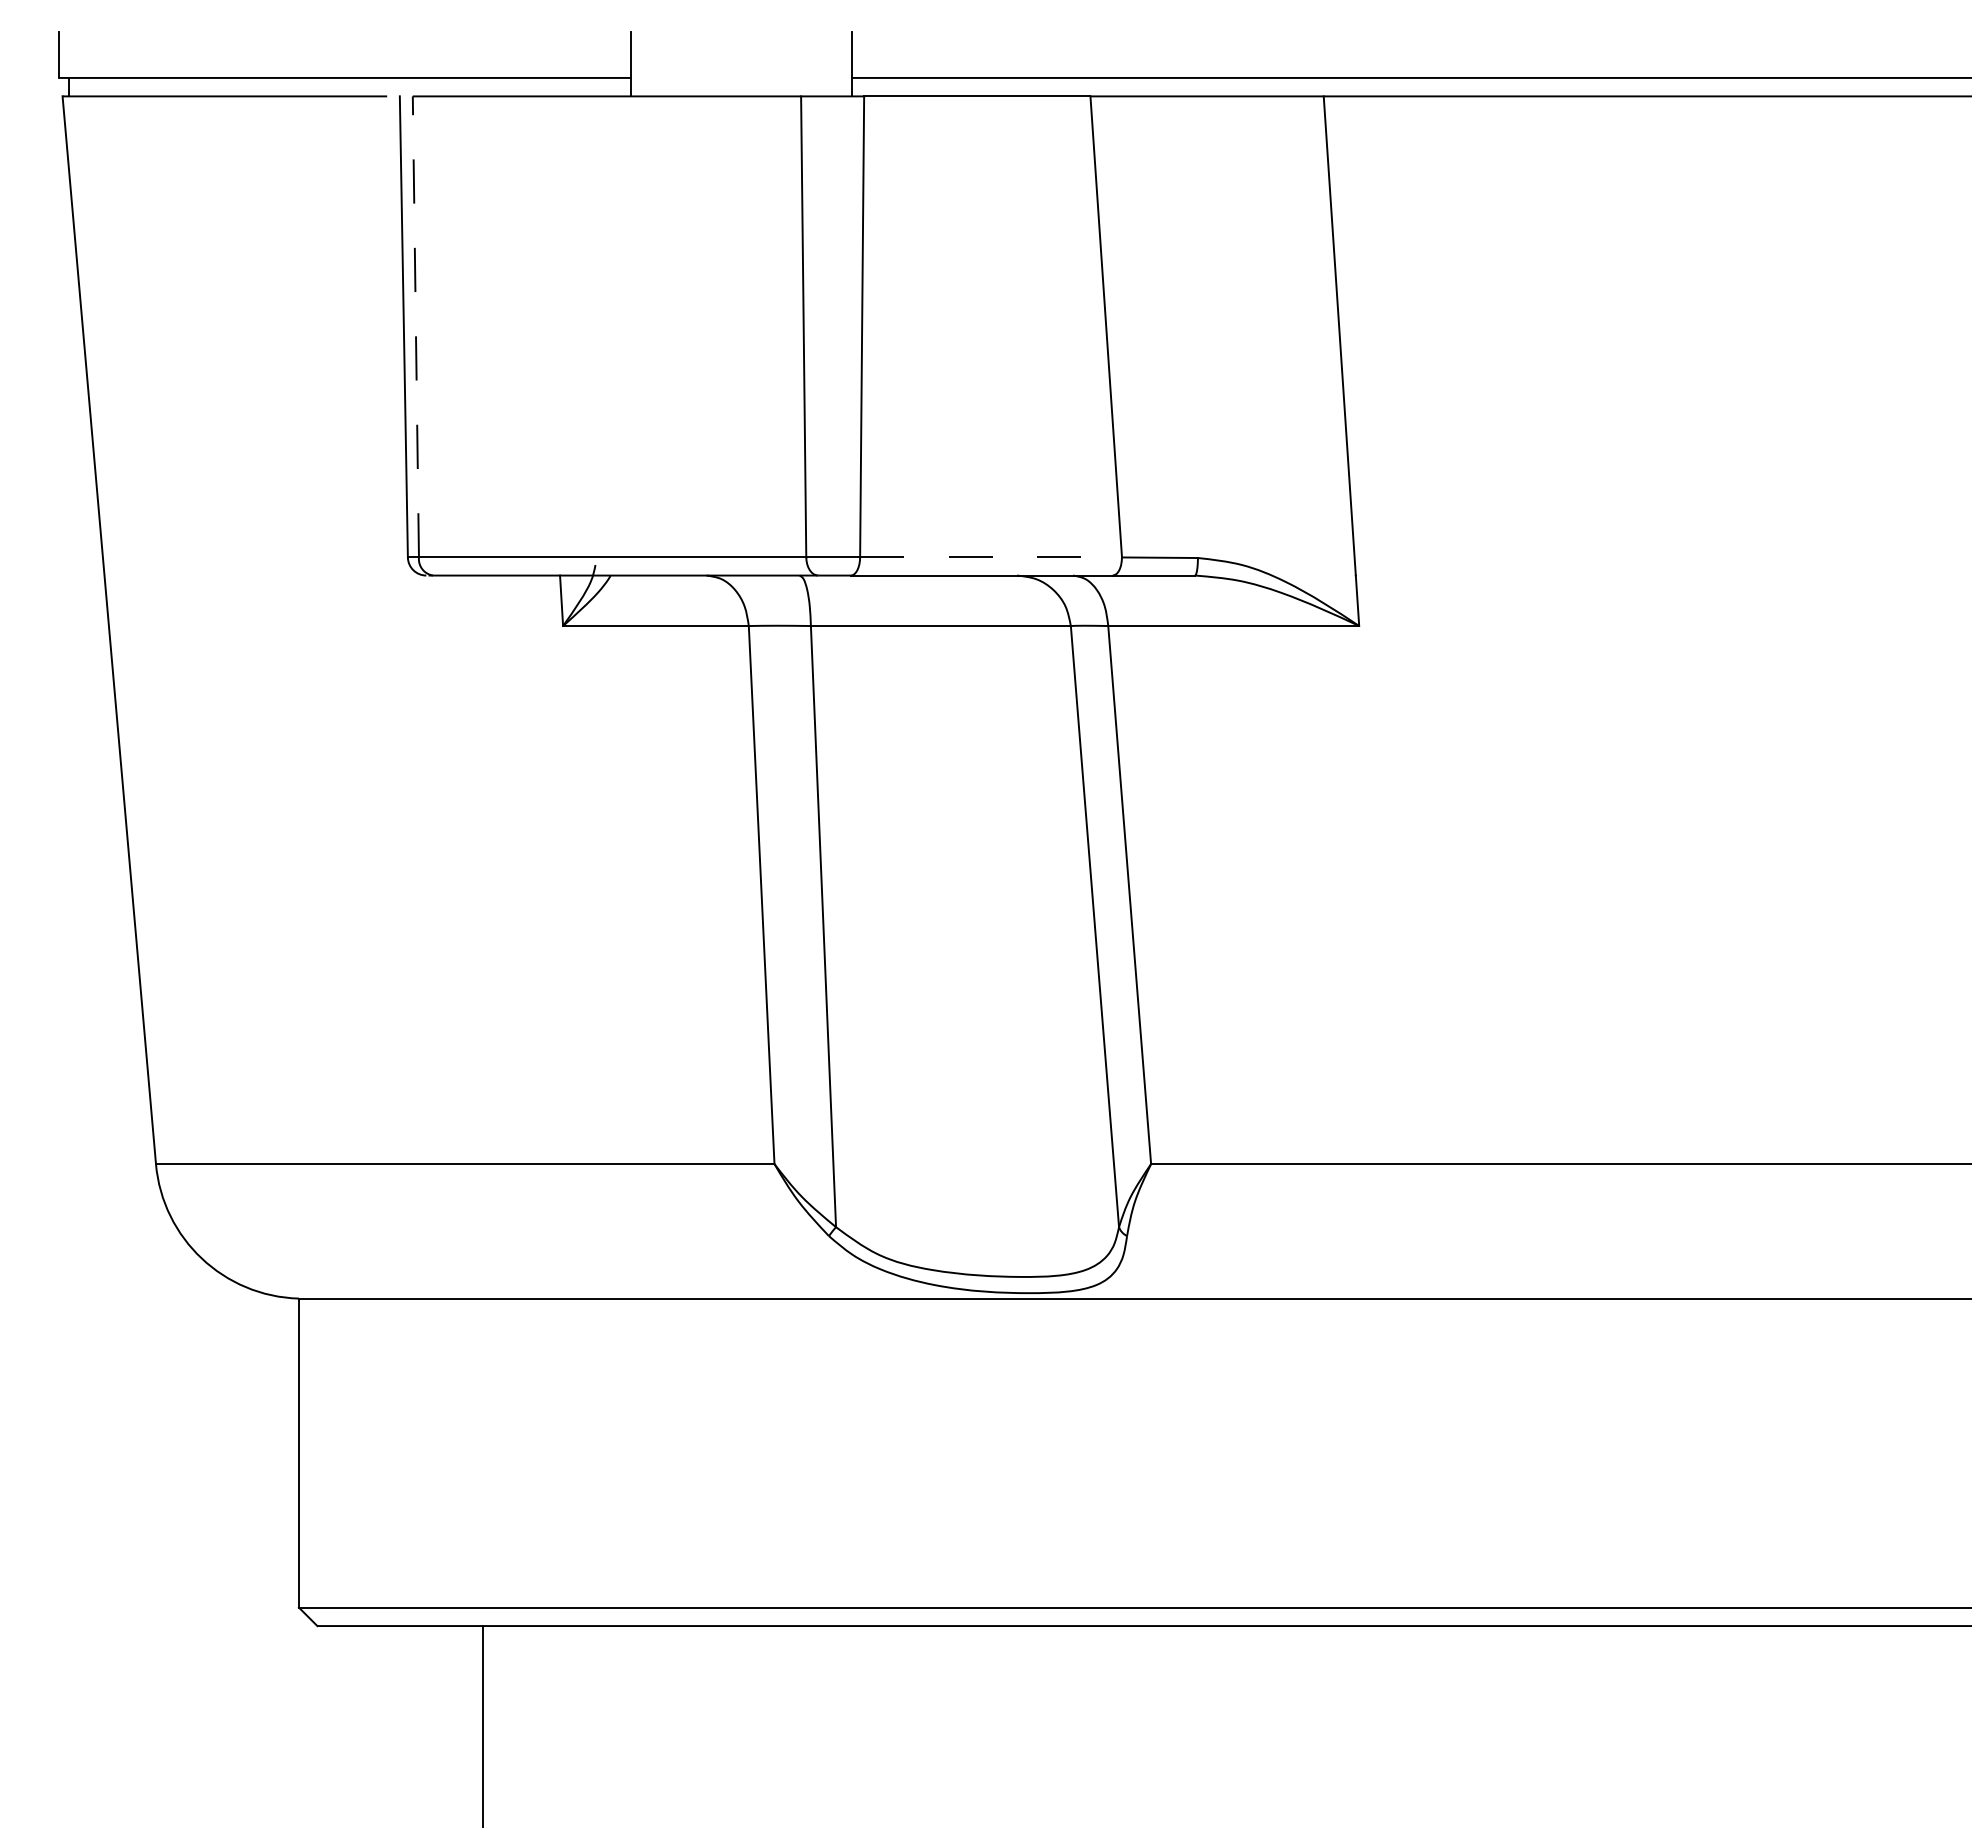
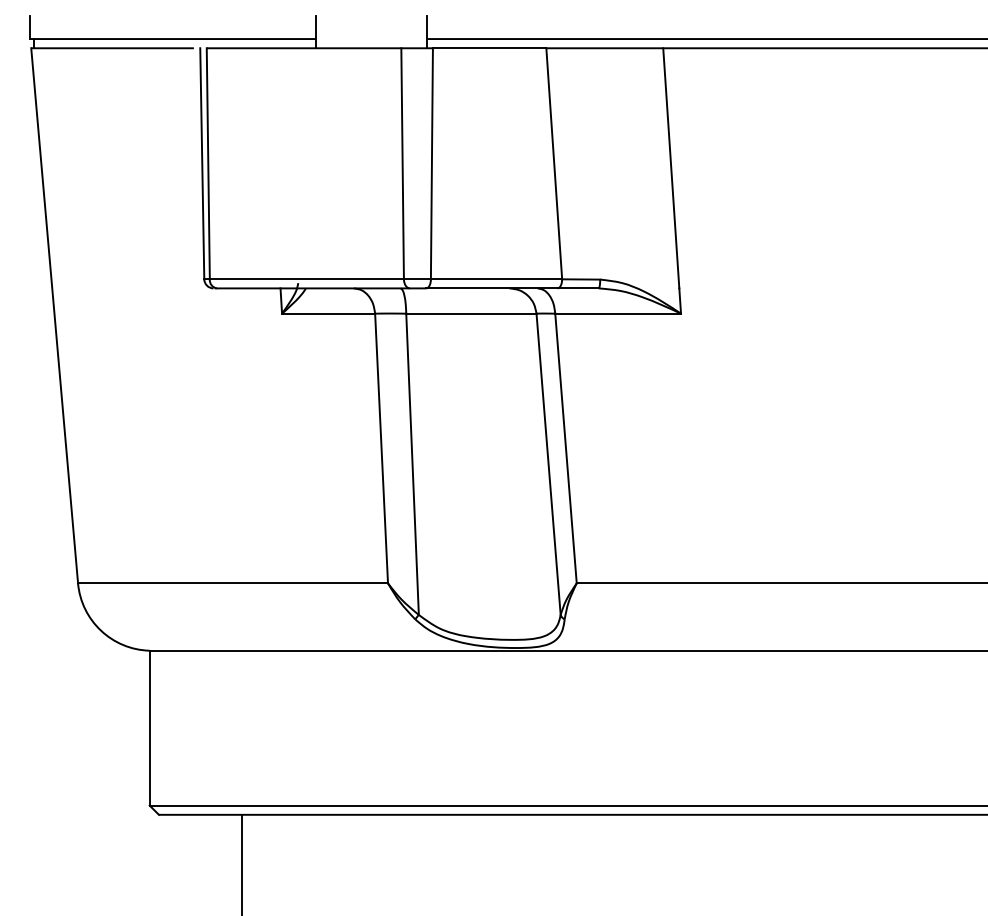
line: (416, 326) -> (208, 163), dashed -> solid
line: (990, 557) -> (496, 279), dashed -> solid

